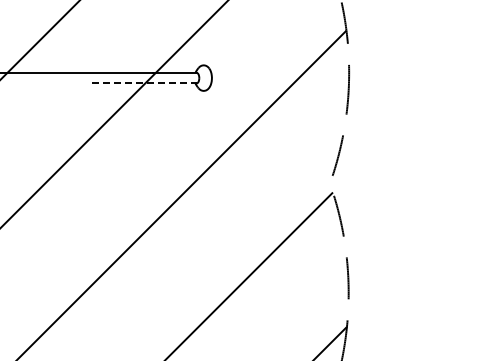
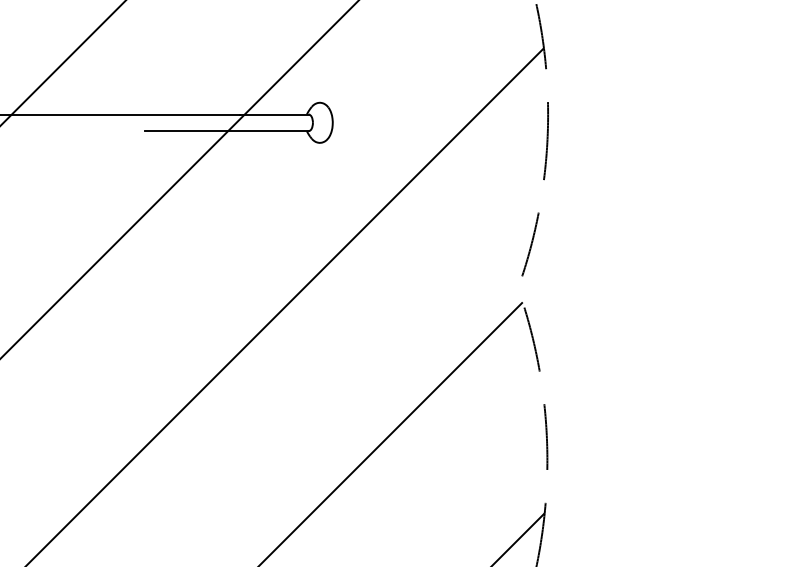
line: (144, 83) -> (226, 131), dashed -> solid

